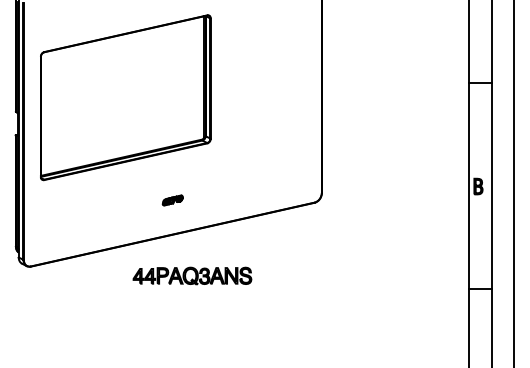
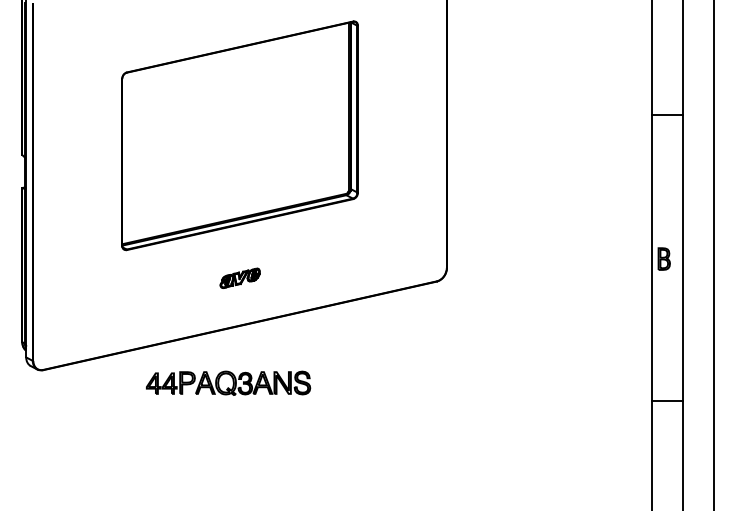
part: (125, 97) -> (239, 135), moved
part: (172, 200) -> (239, 278), size x1.43
part: (192, 275) -> (228, 382), moved

